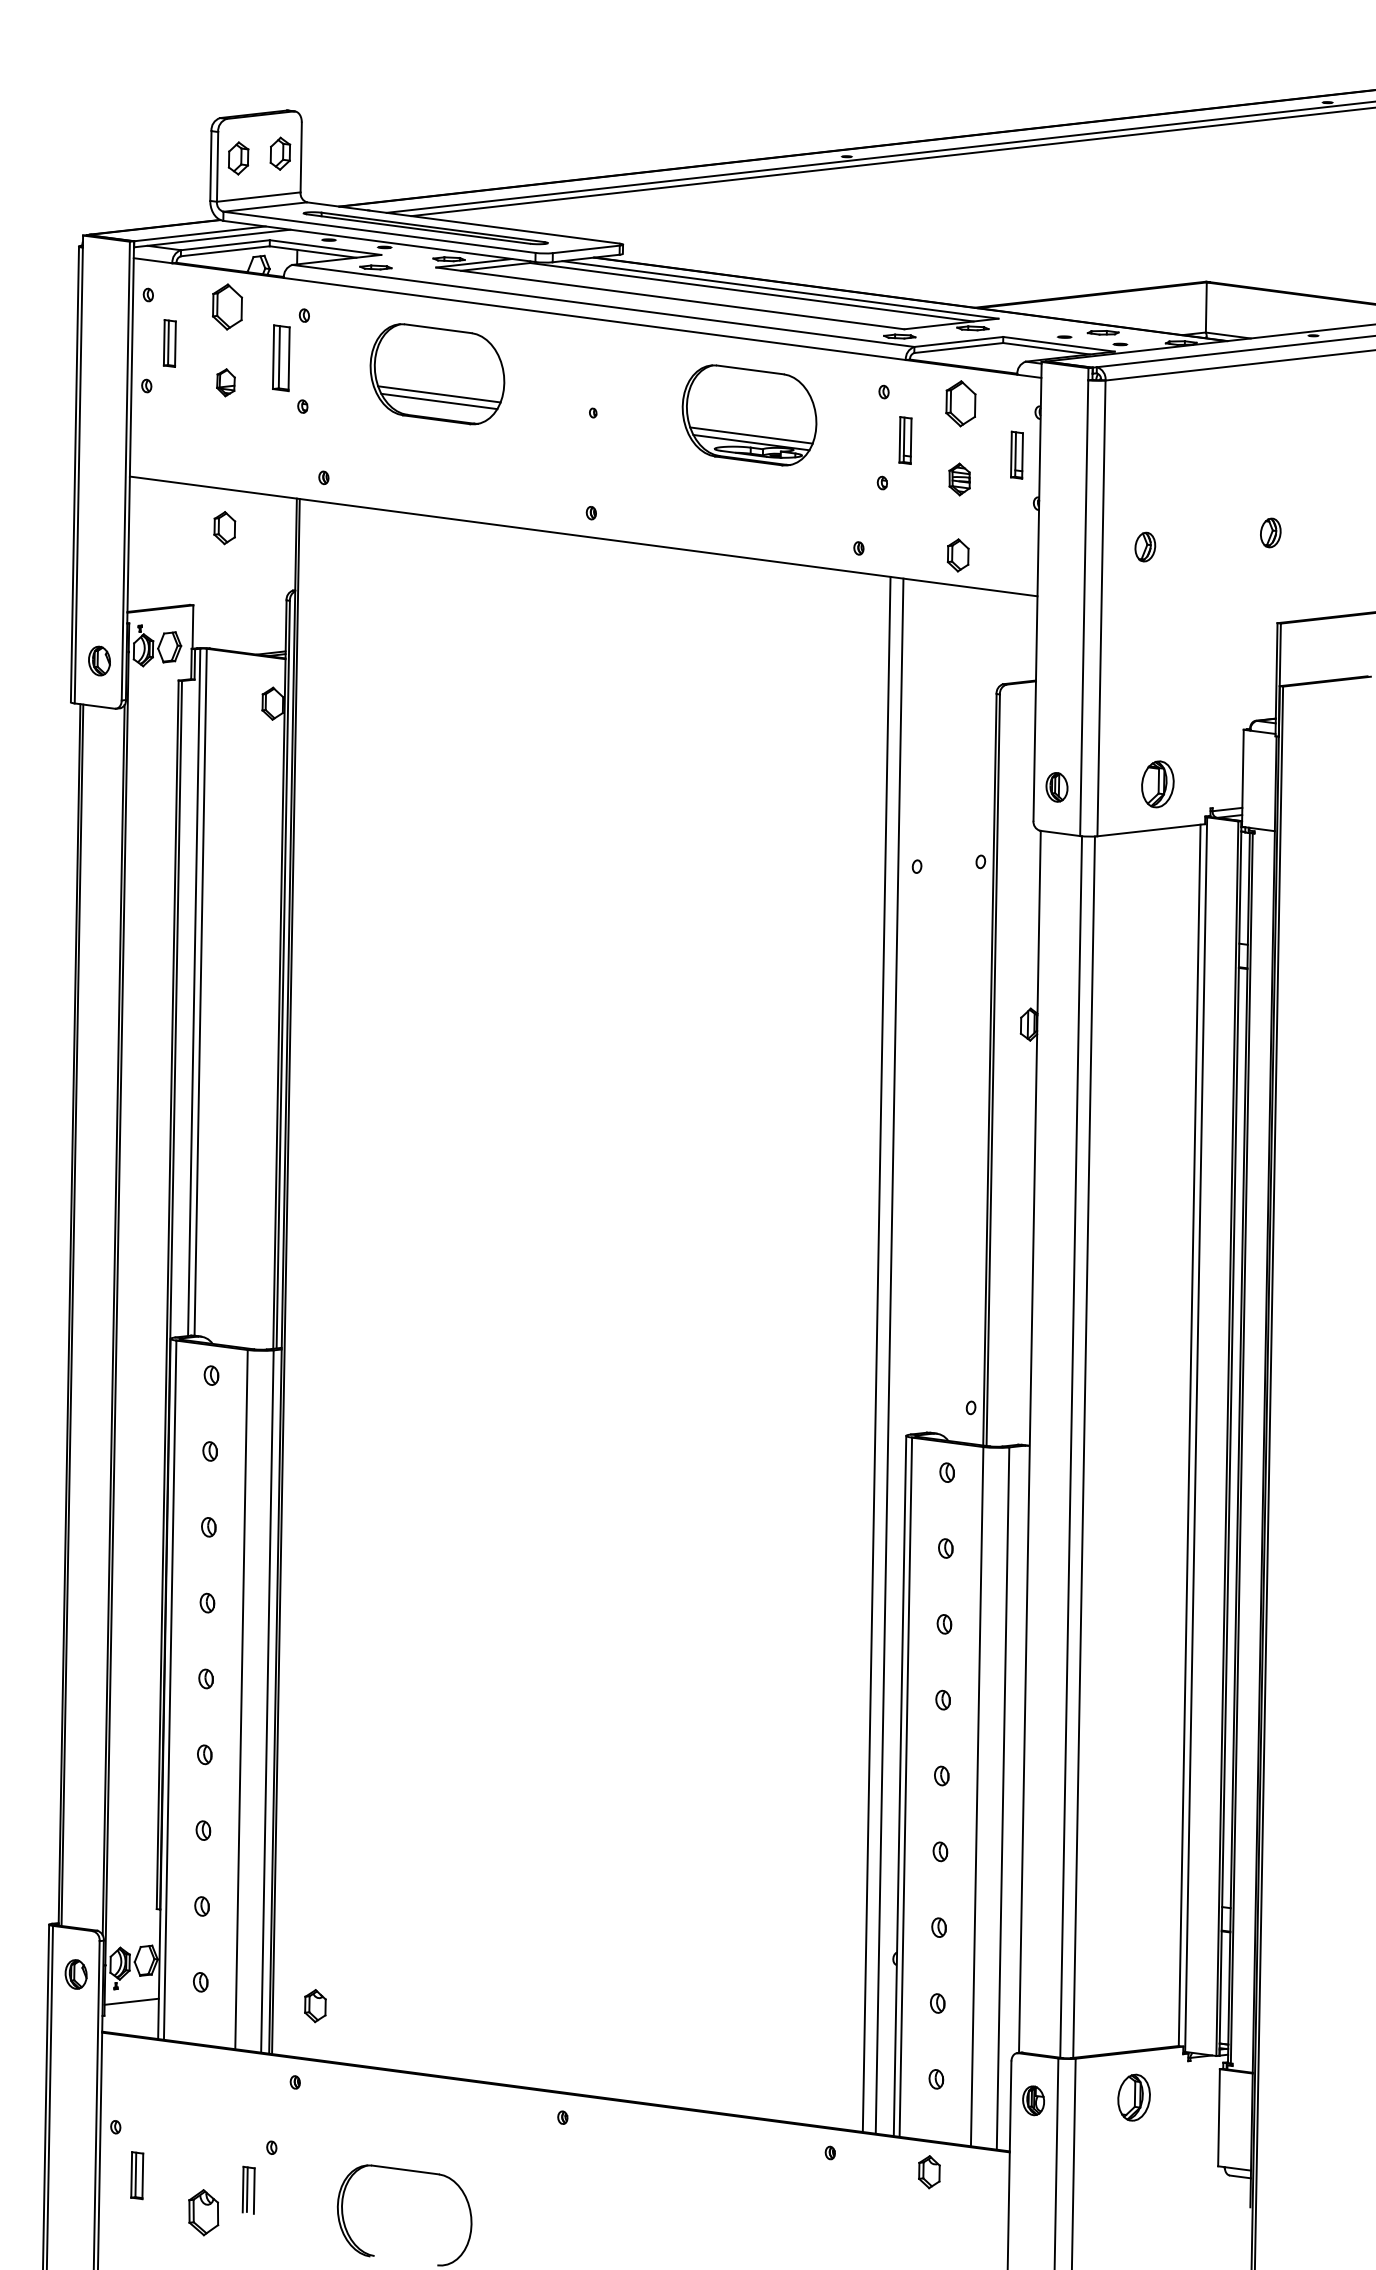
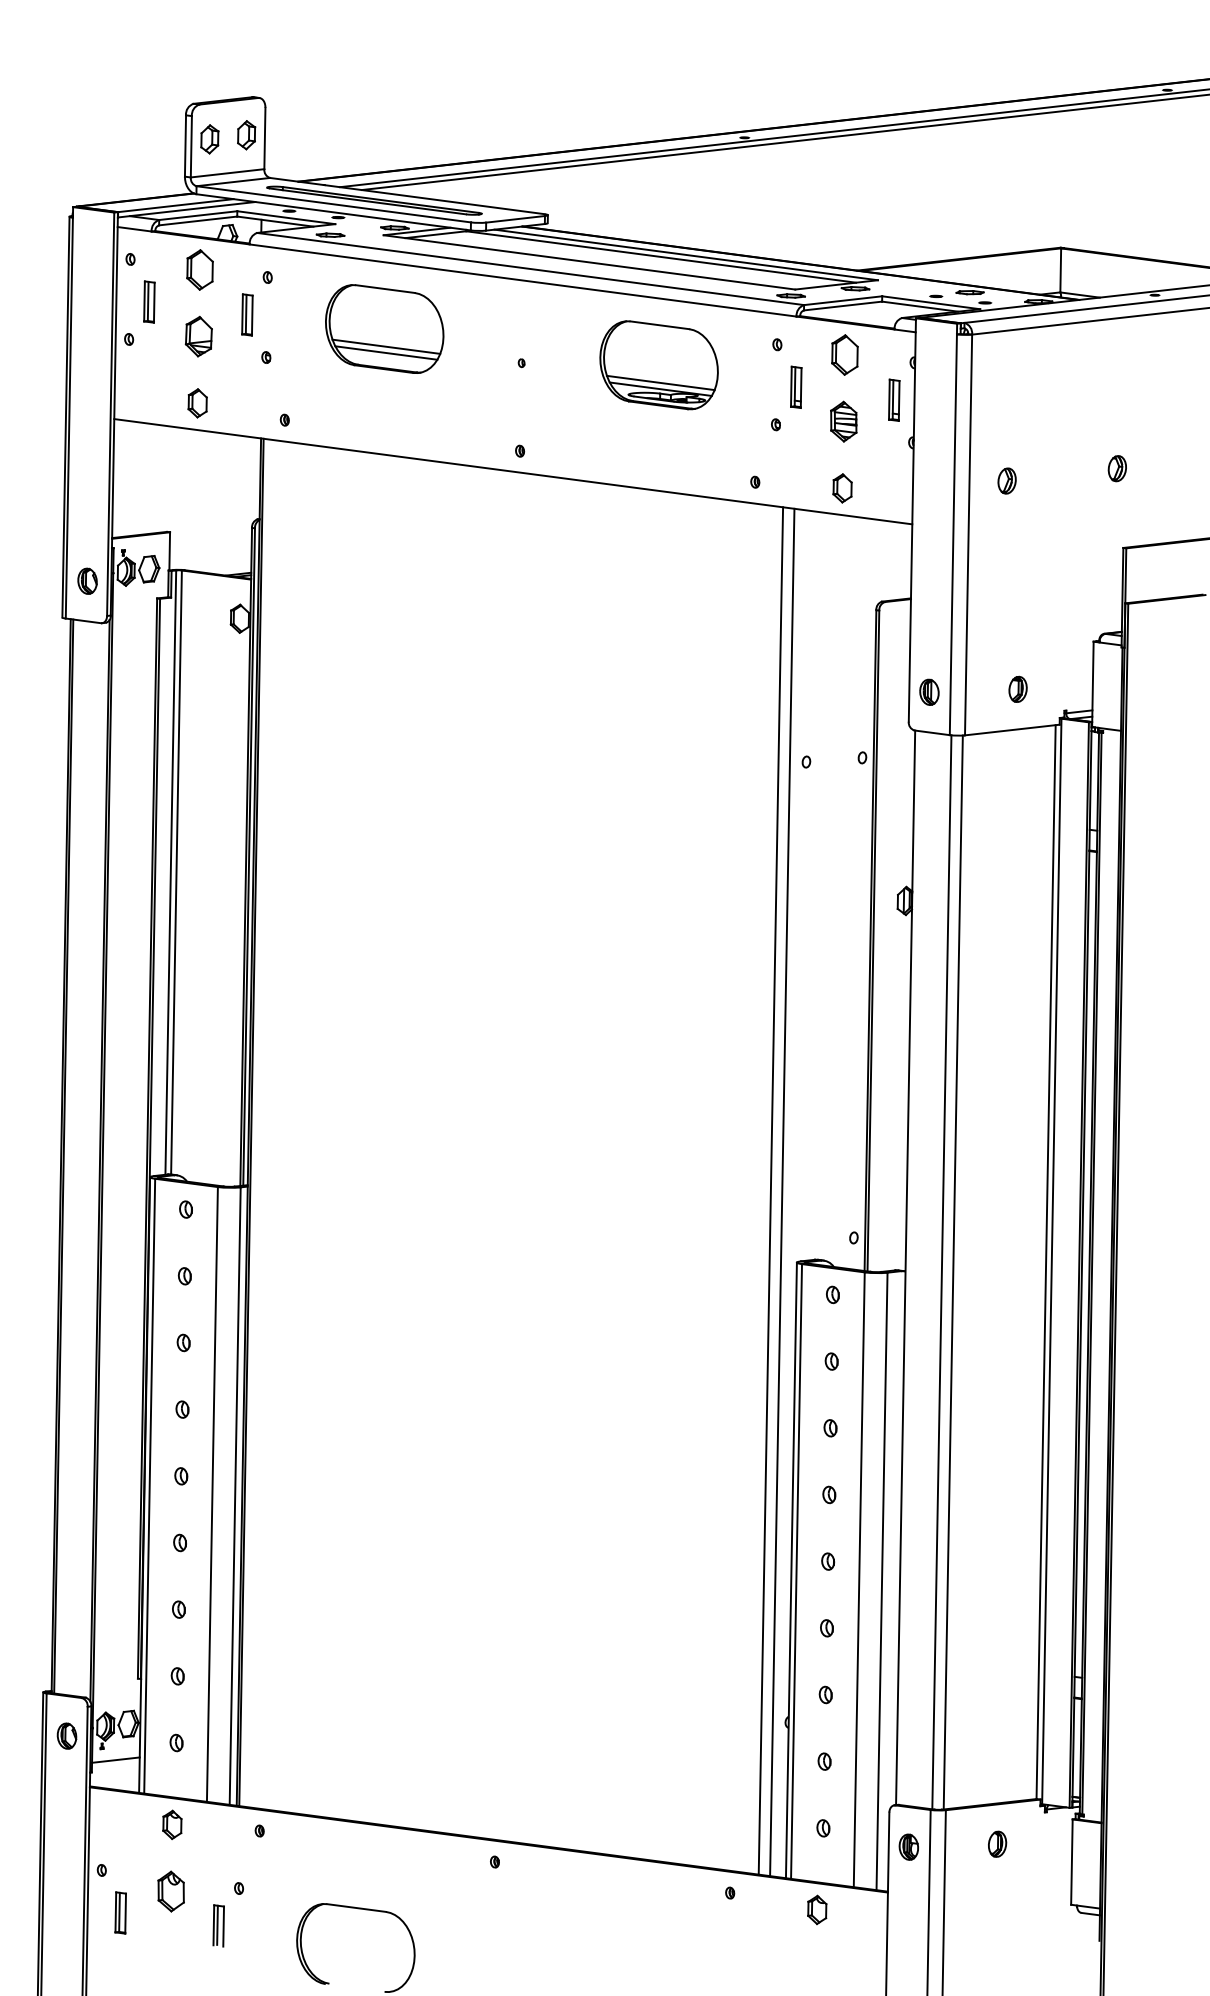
part: (281, 357) -> (247, 314), size x0.71
part: (225, 382) -> (198, 336), size x1.67
part: (959, 479) -> (843, 421), size x1.43
part: (224, 528) -> (197, 403), moved
part: (1157, 783) -> (1017, 688), size x0.62
part: (315, 2005) -> (172, 1824), moved
part: (1134, 2096) -> (997, 1843), size x0.62
part: (202, 2212) -> (170, 1891), moved

